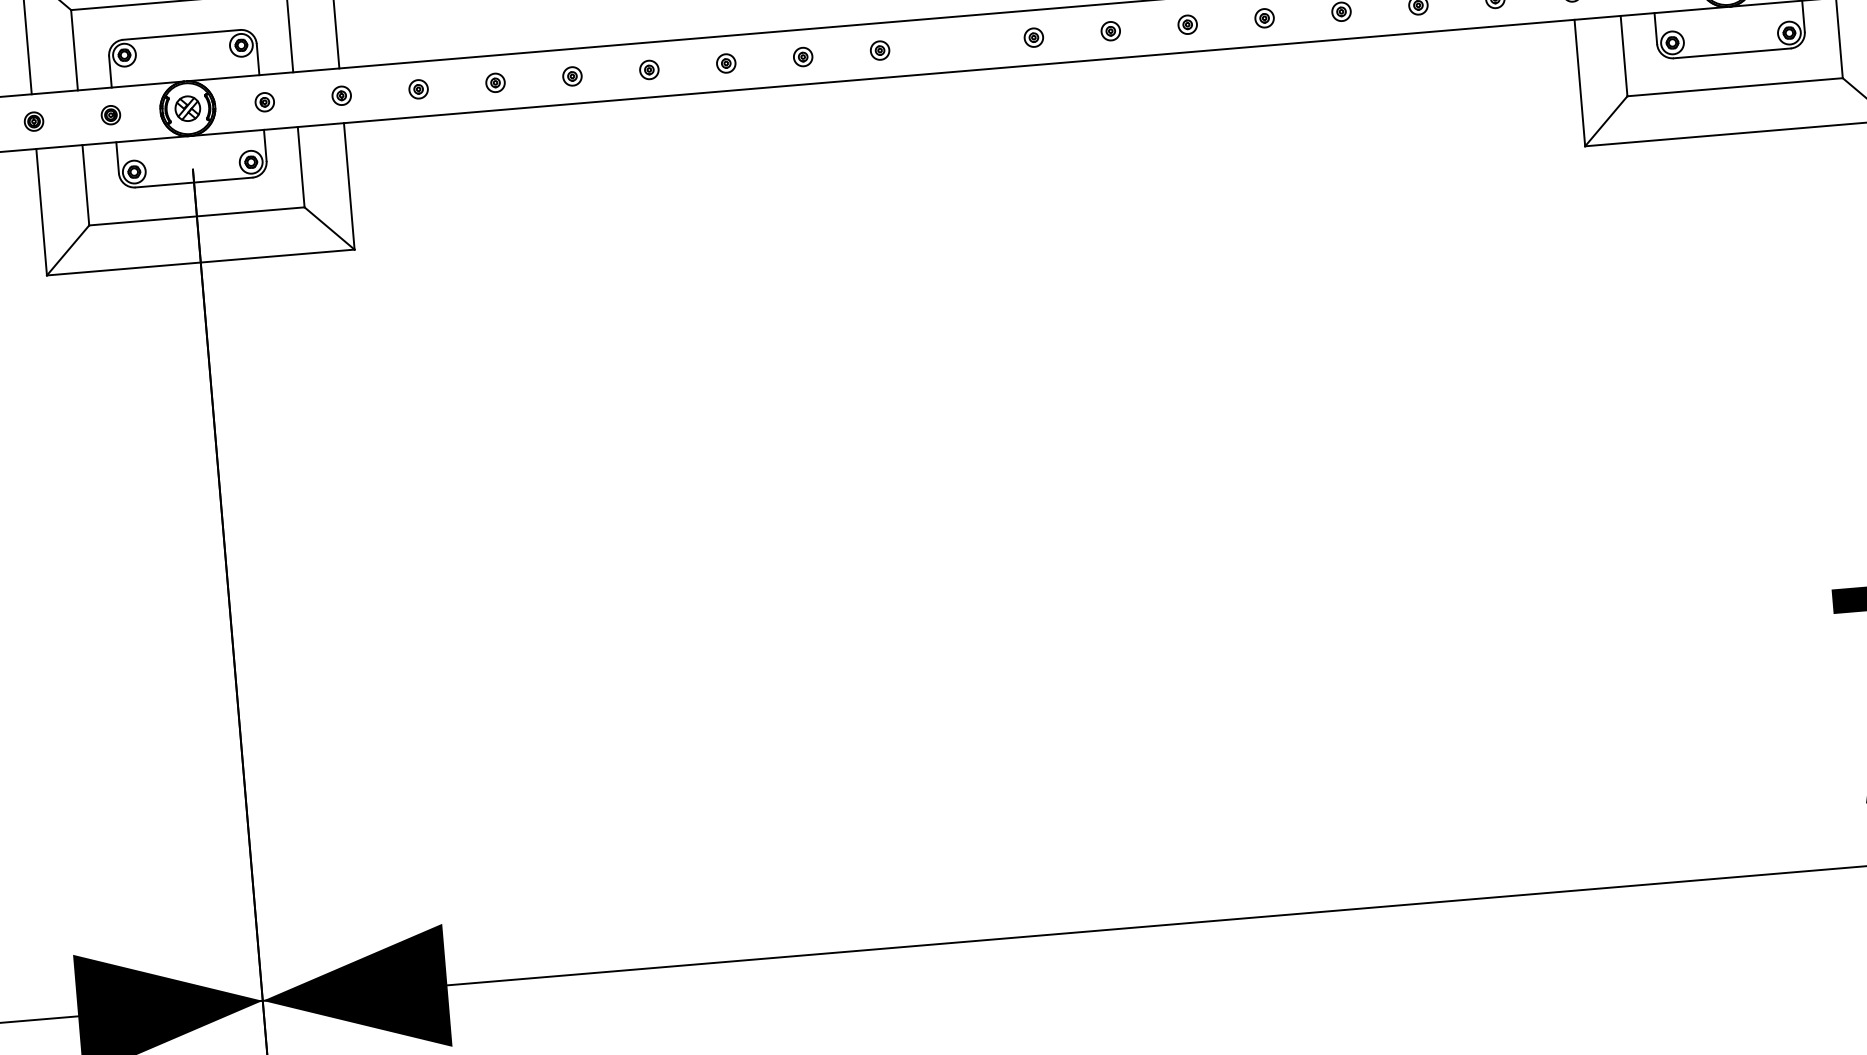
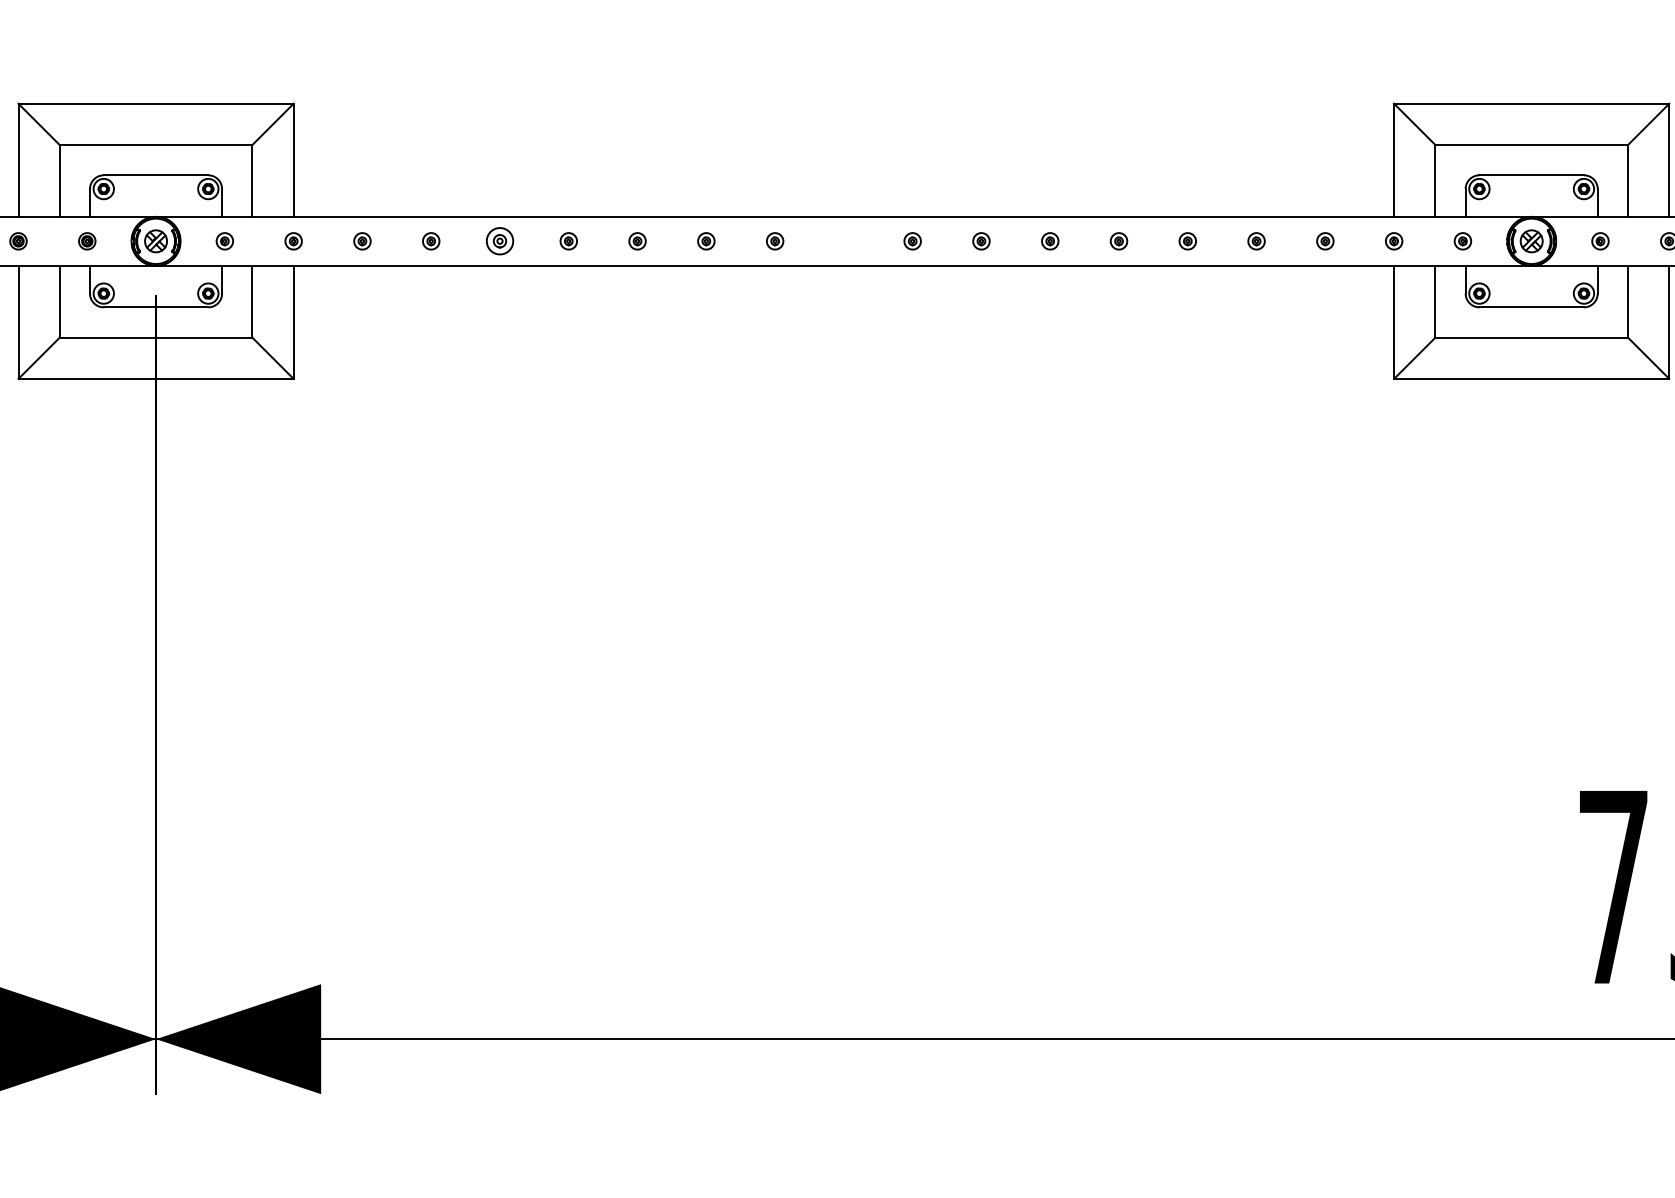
part: (571, 76) -> (499, 241), size x1.6

